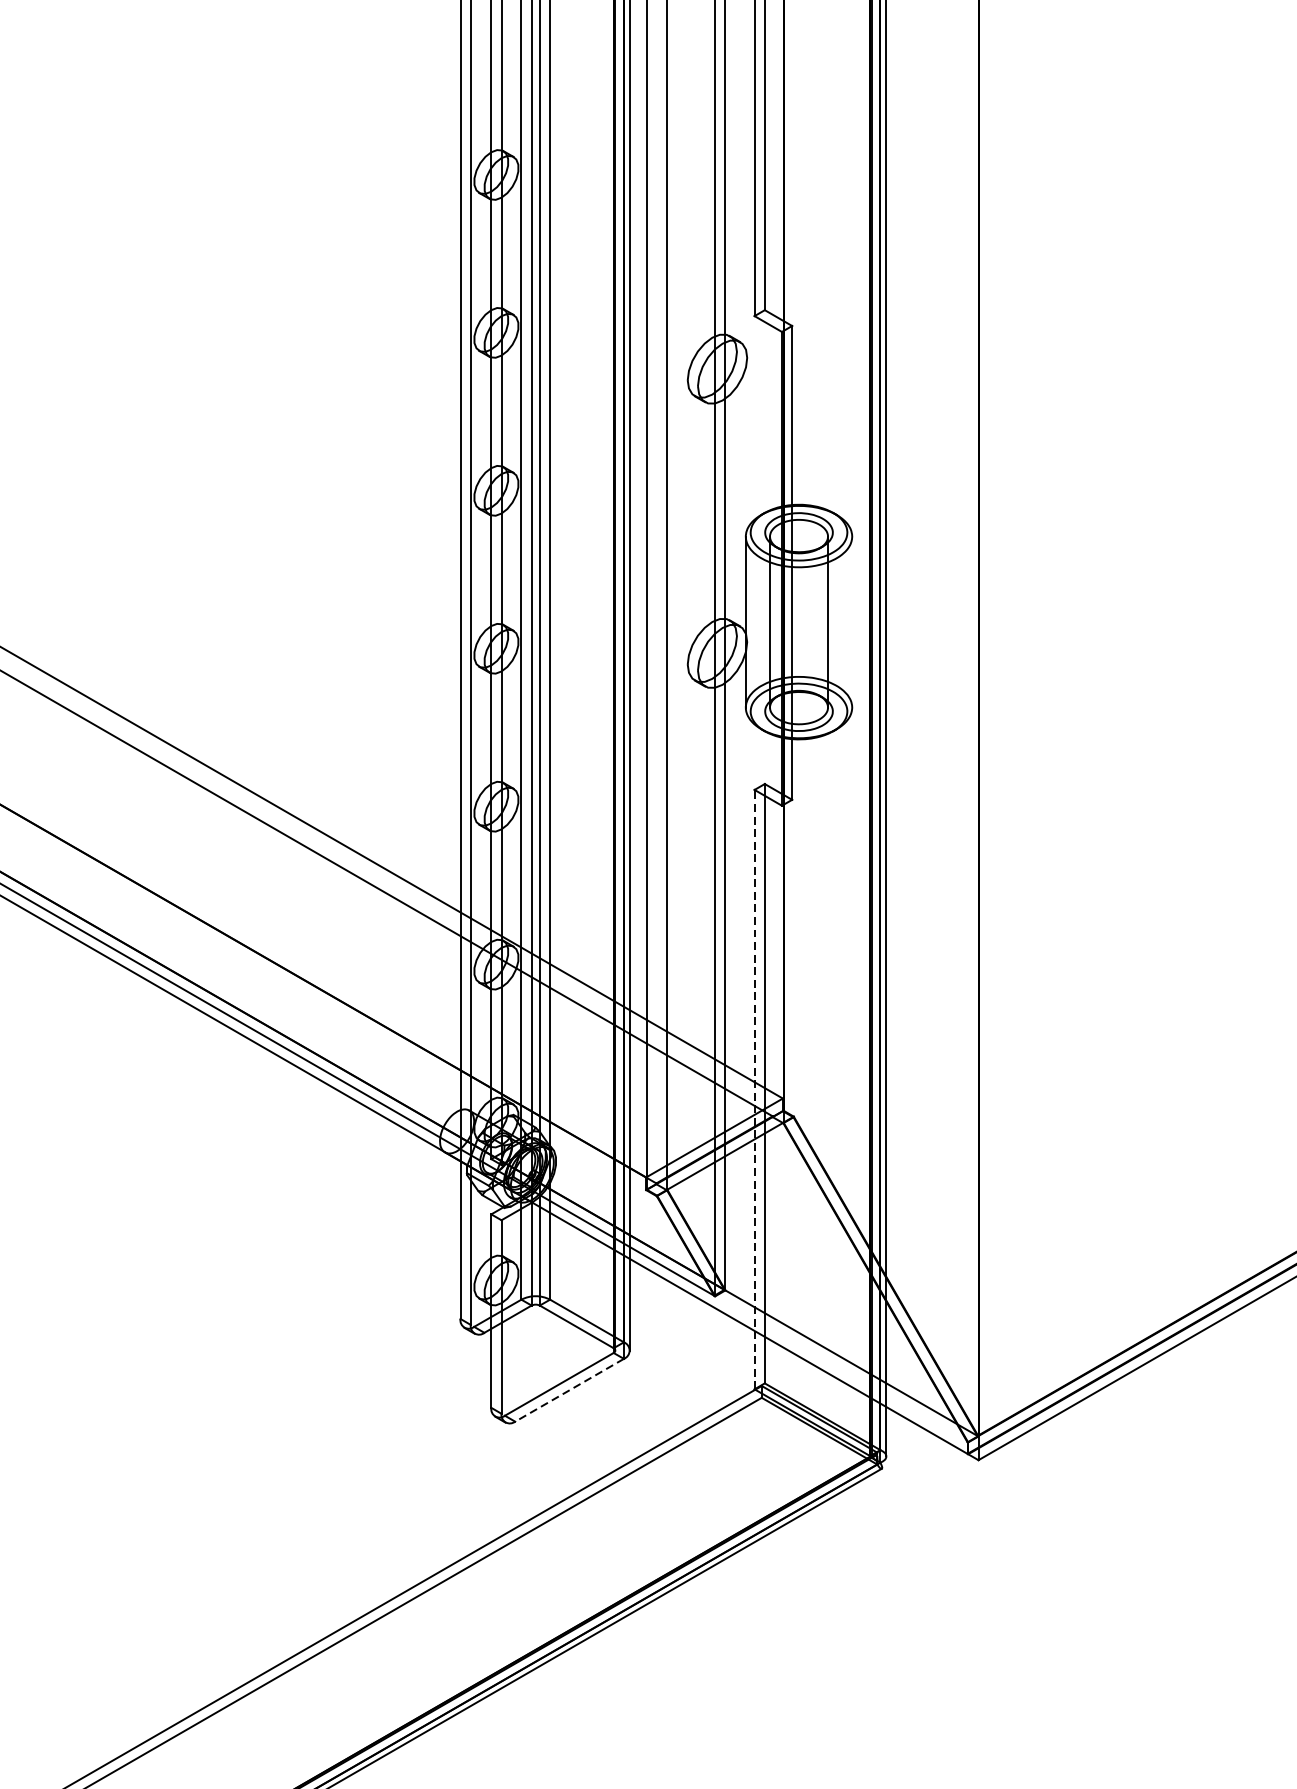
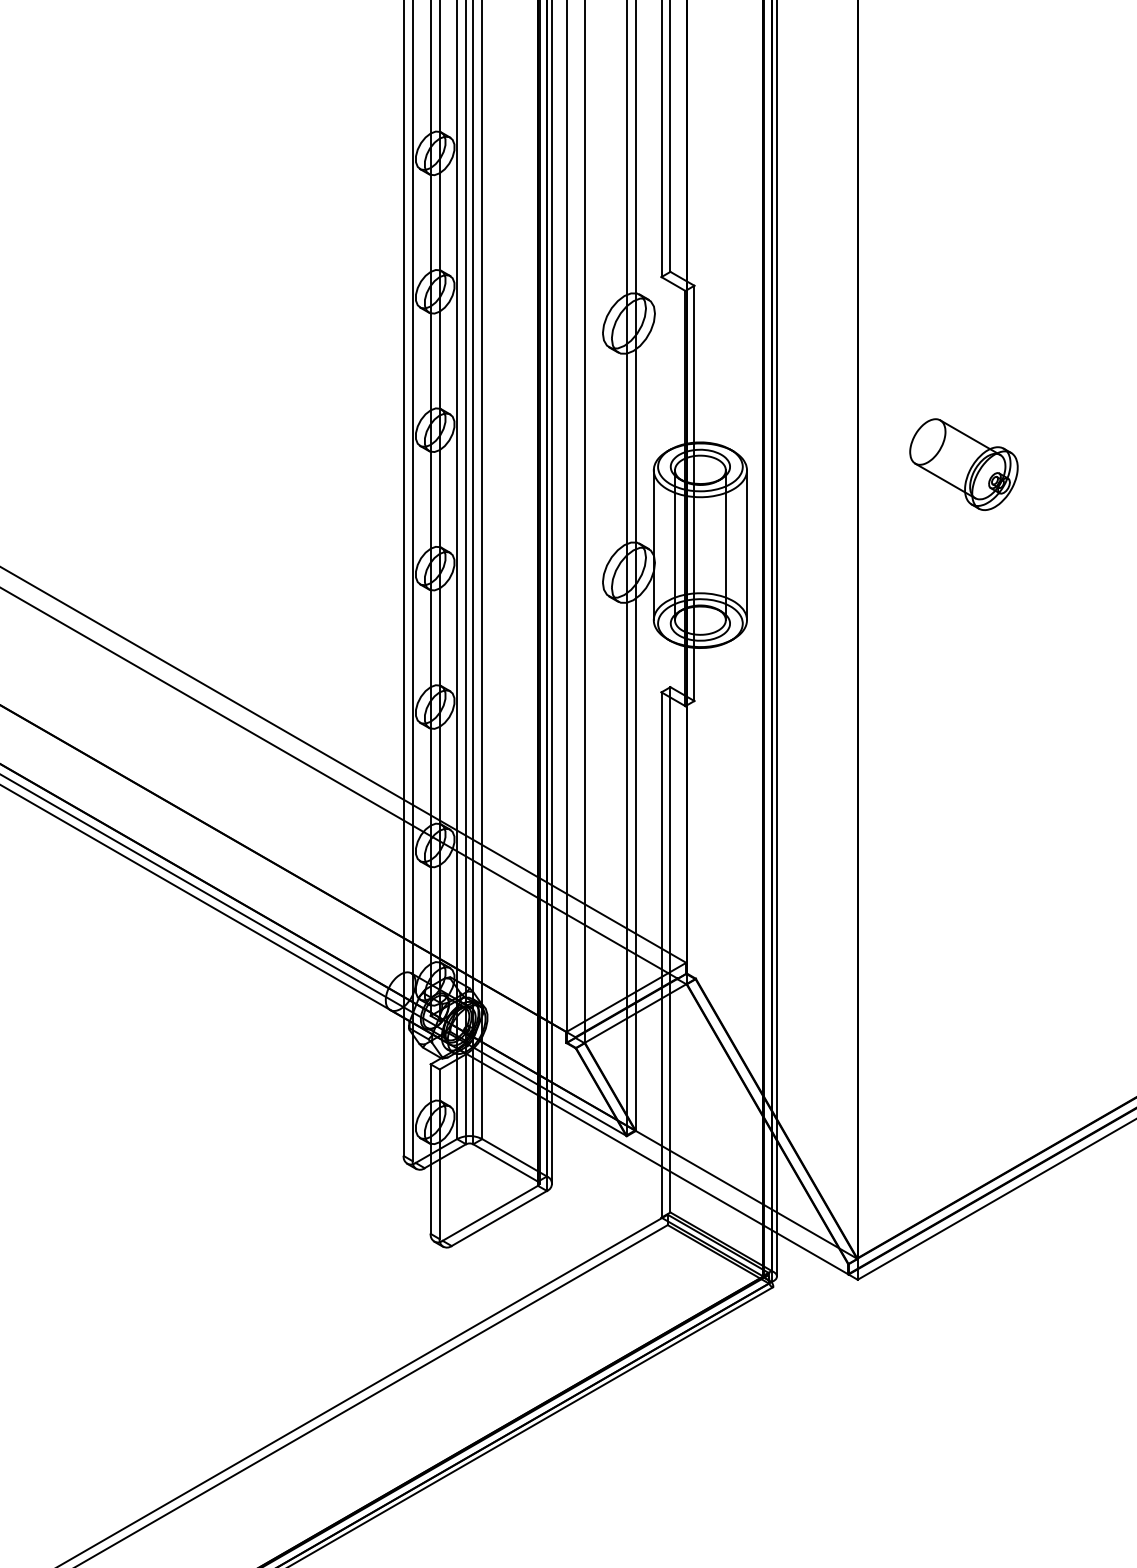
part: (1099, 529) -> (963, 464), added
line: (852, 622) -> (747, 545), added
line: (754, 1090) -> (661, 955), dashed -> solid
line: (568, 1390) -> (498, 1218), dashed -> solid

